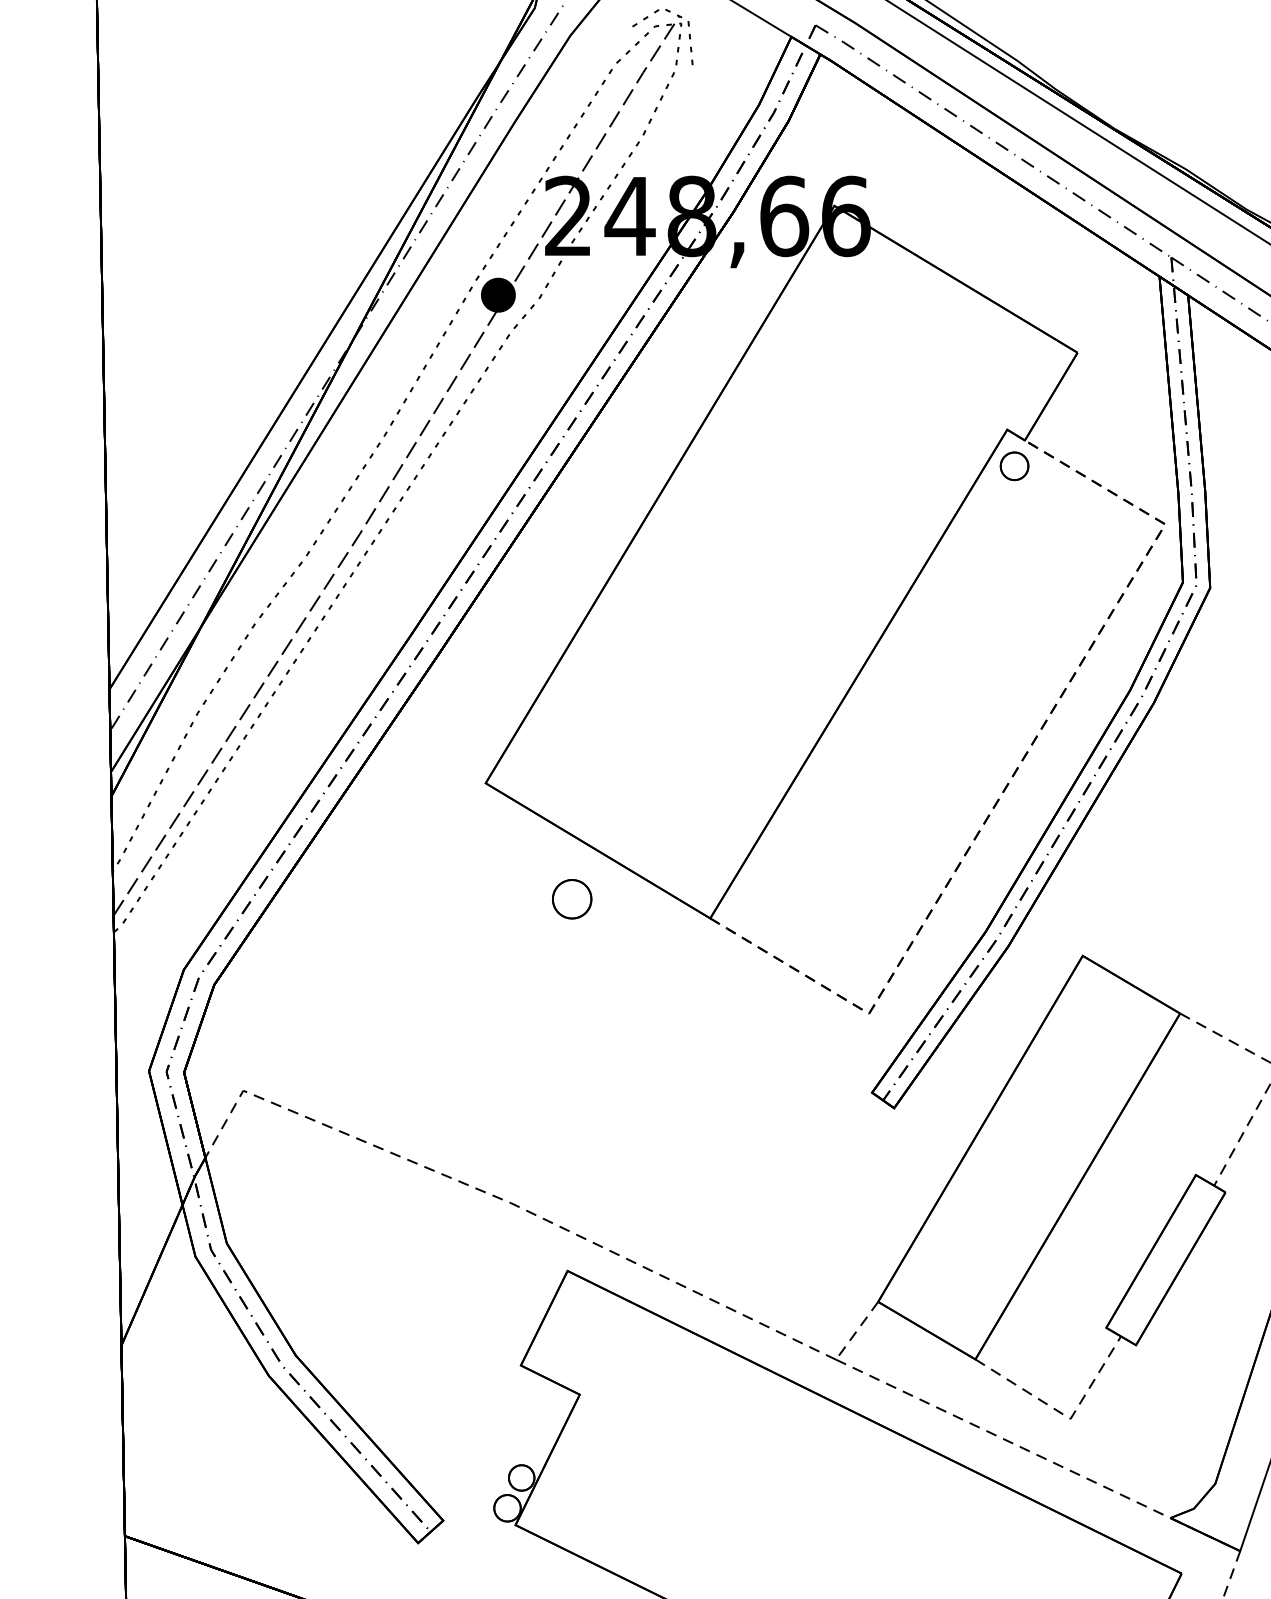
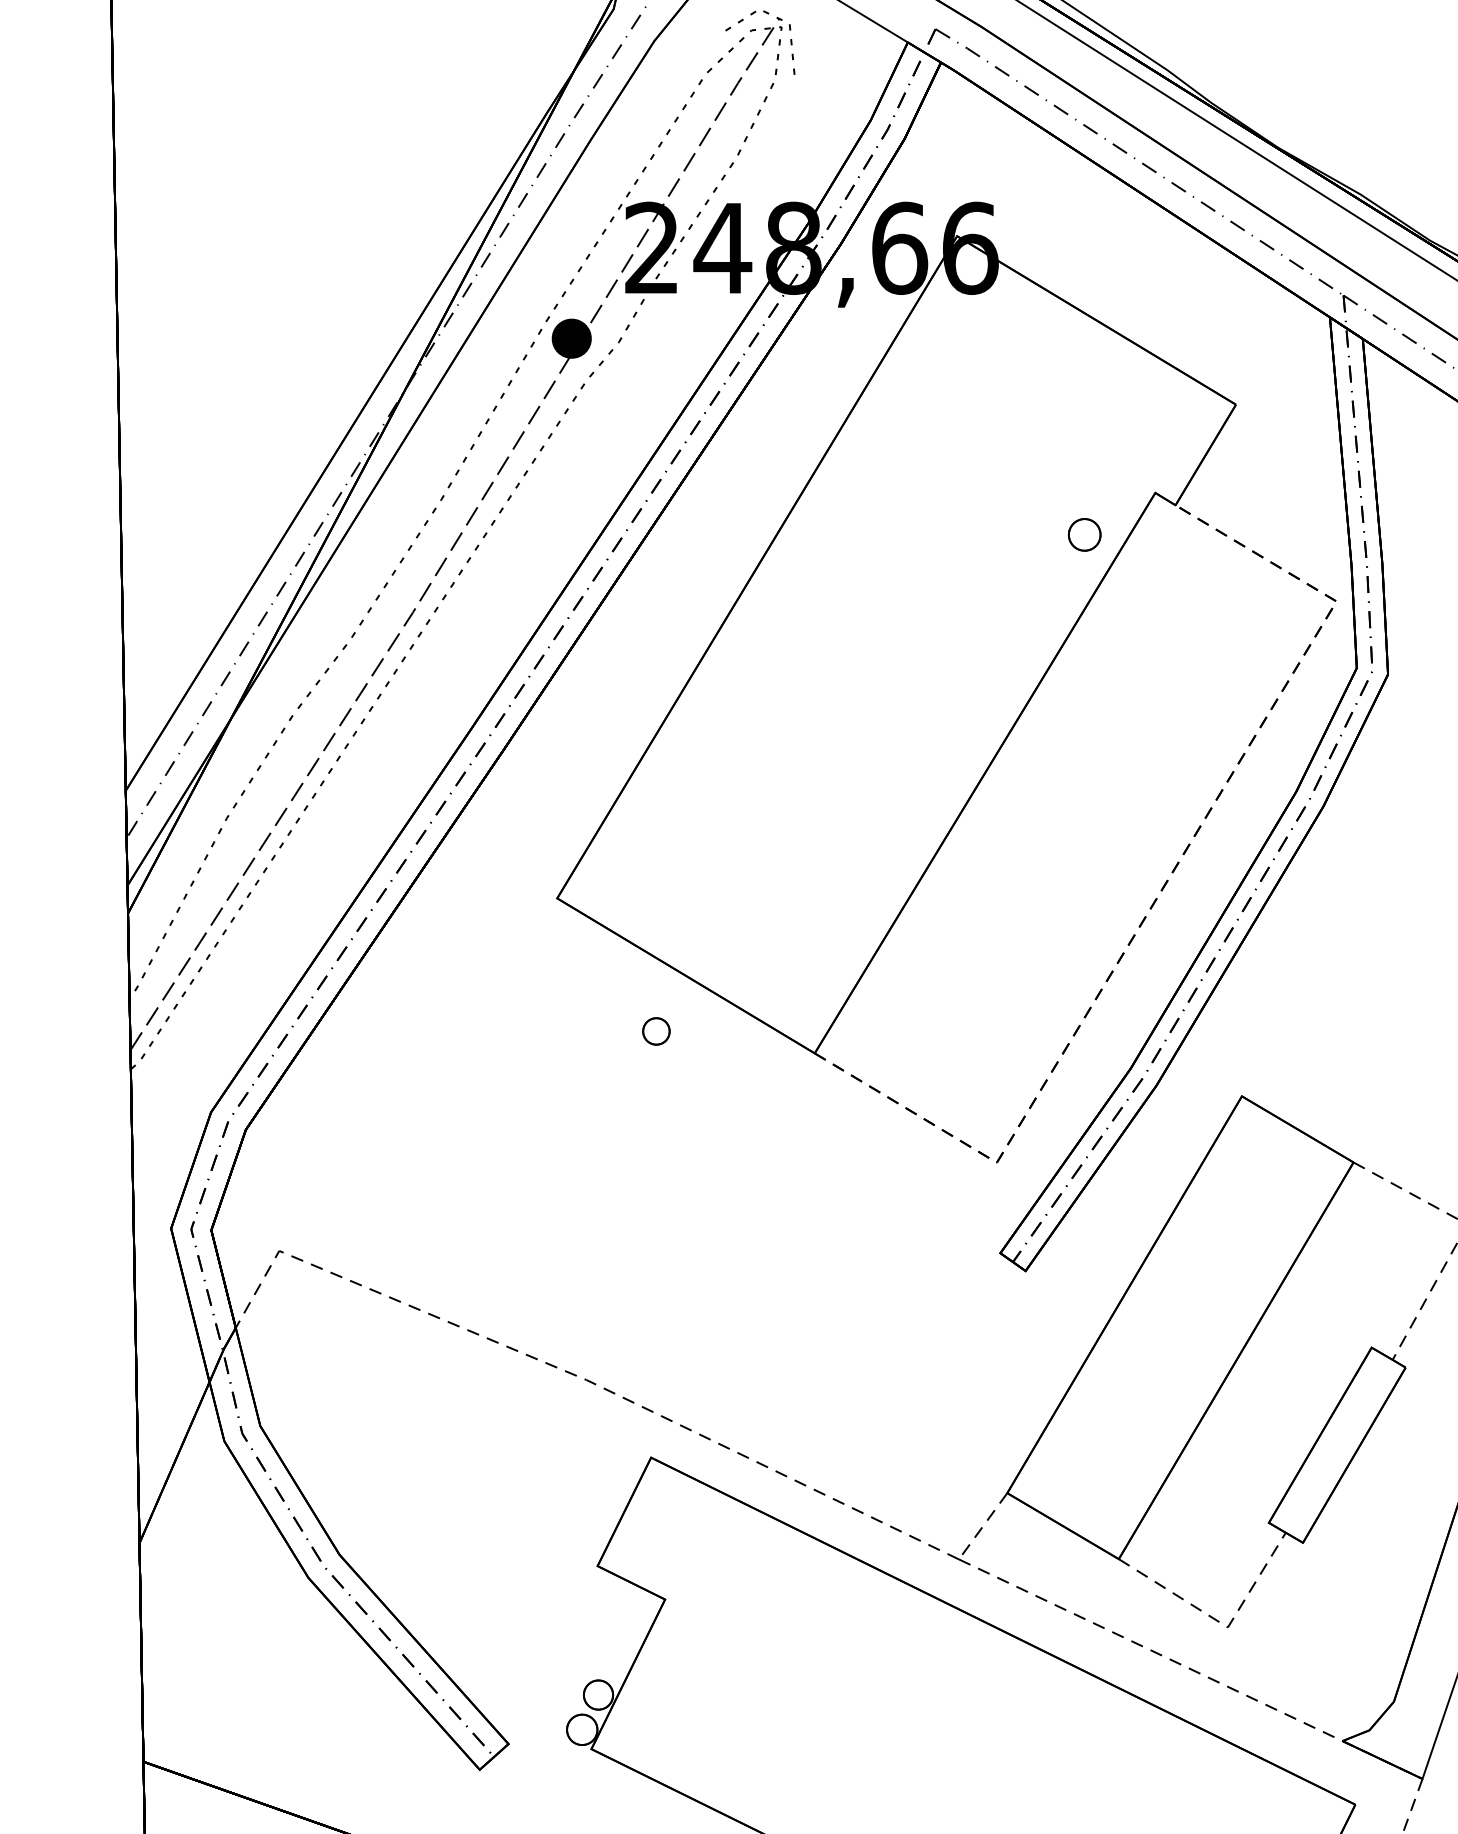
part: (1014, 465) -> (1084, 534), moved
part: (572, 899) -> (656, 1031), size x0.6

